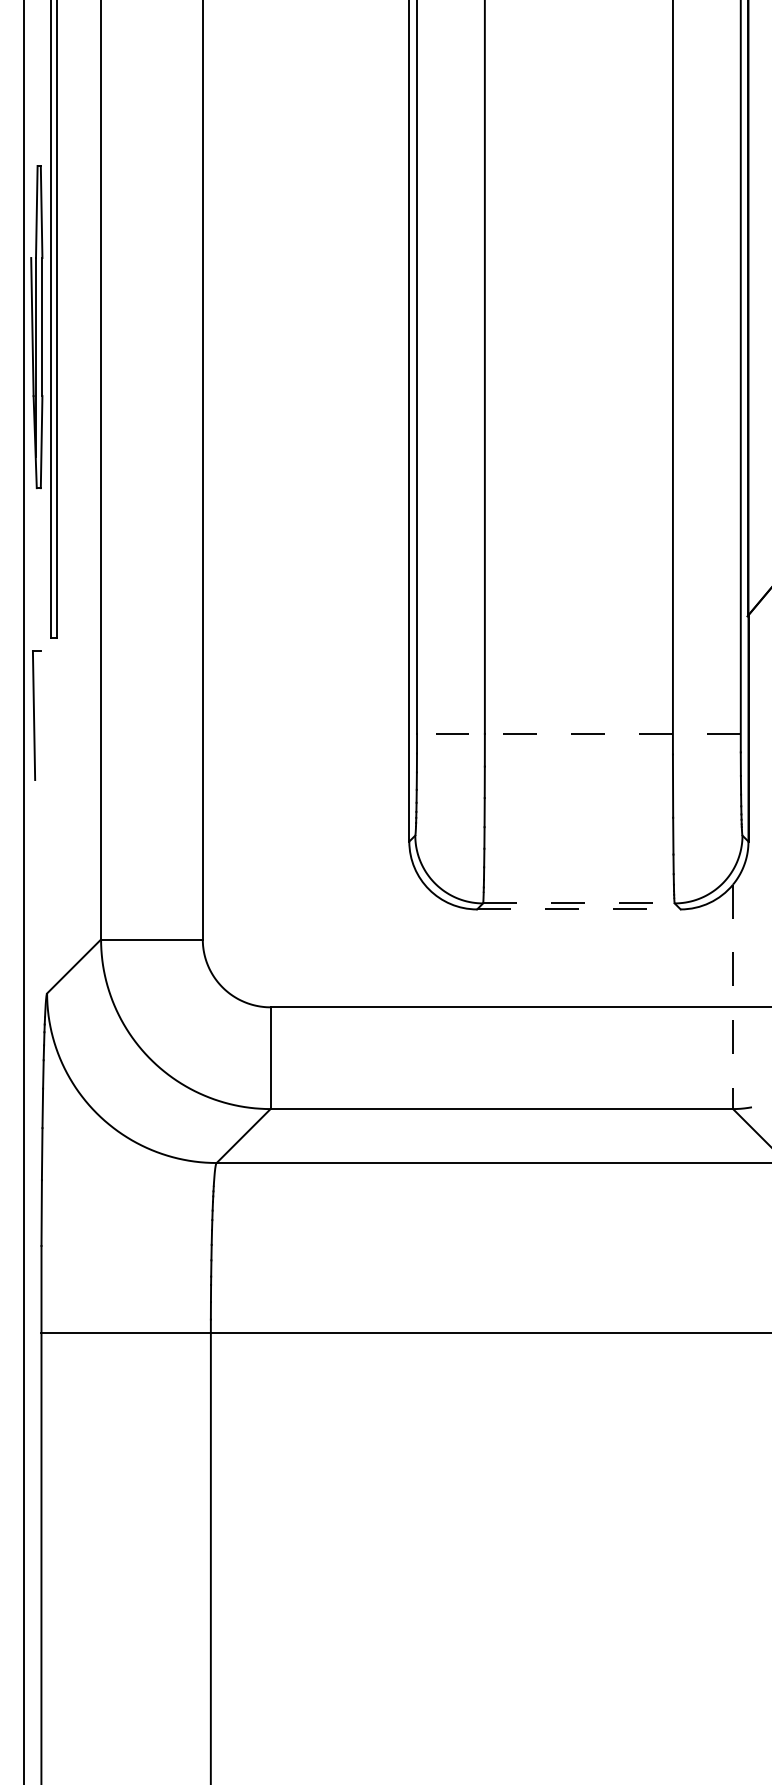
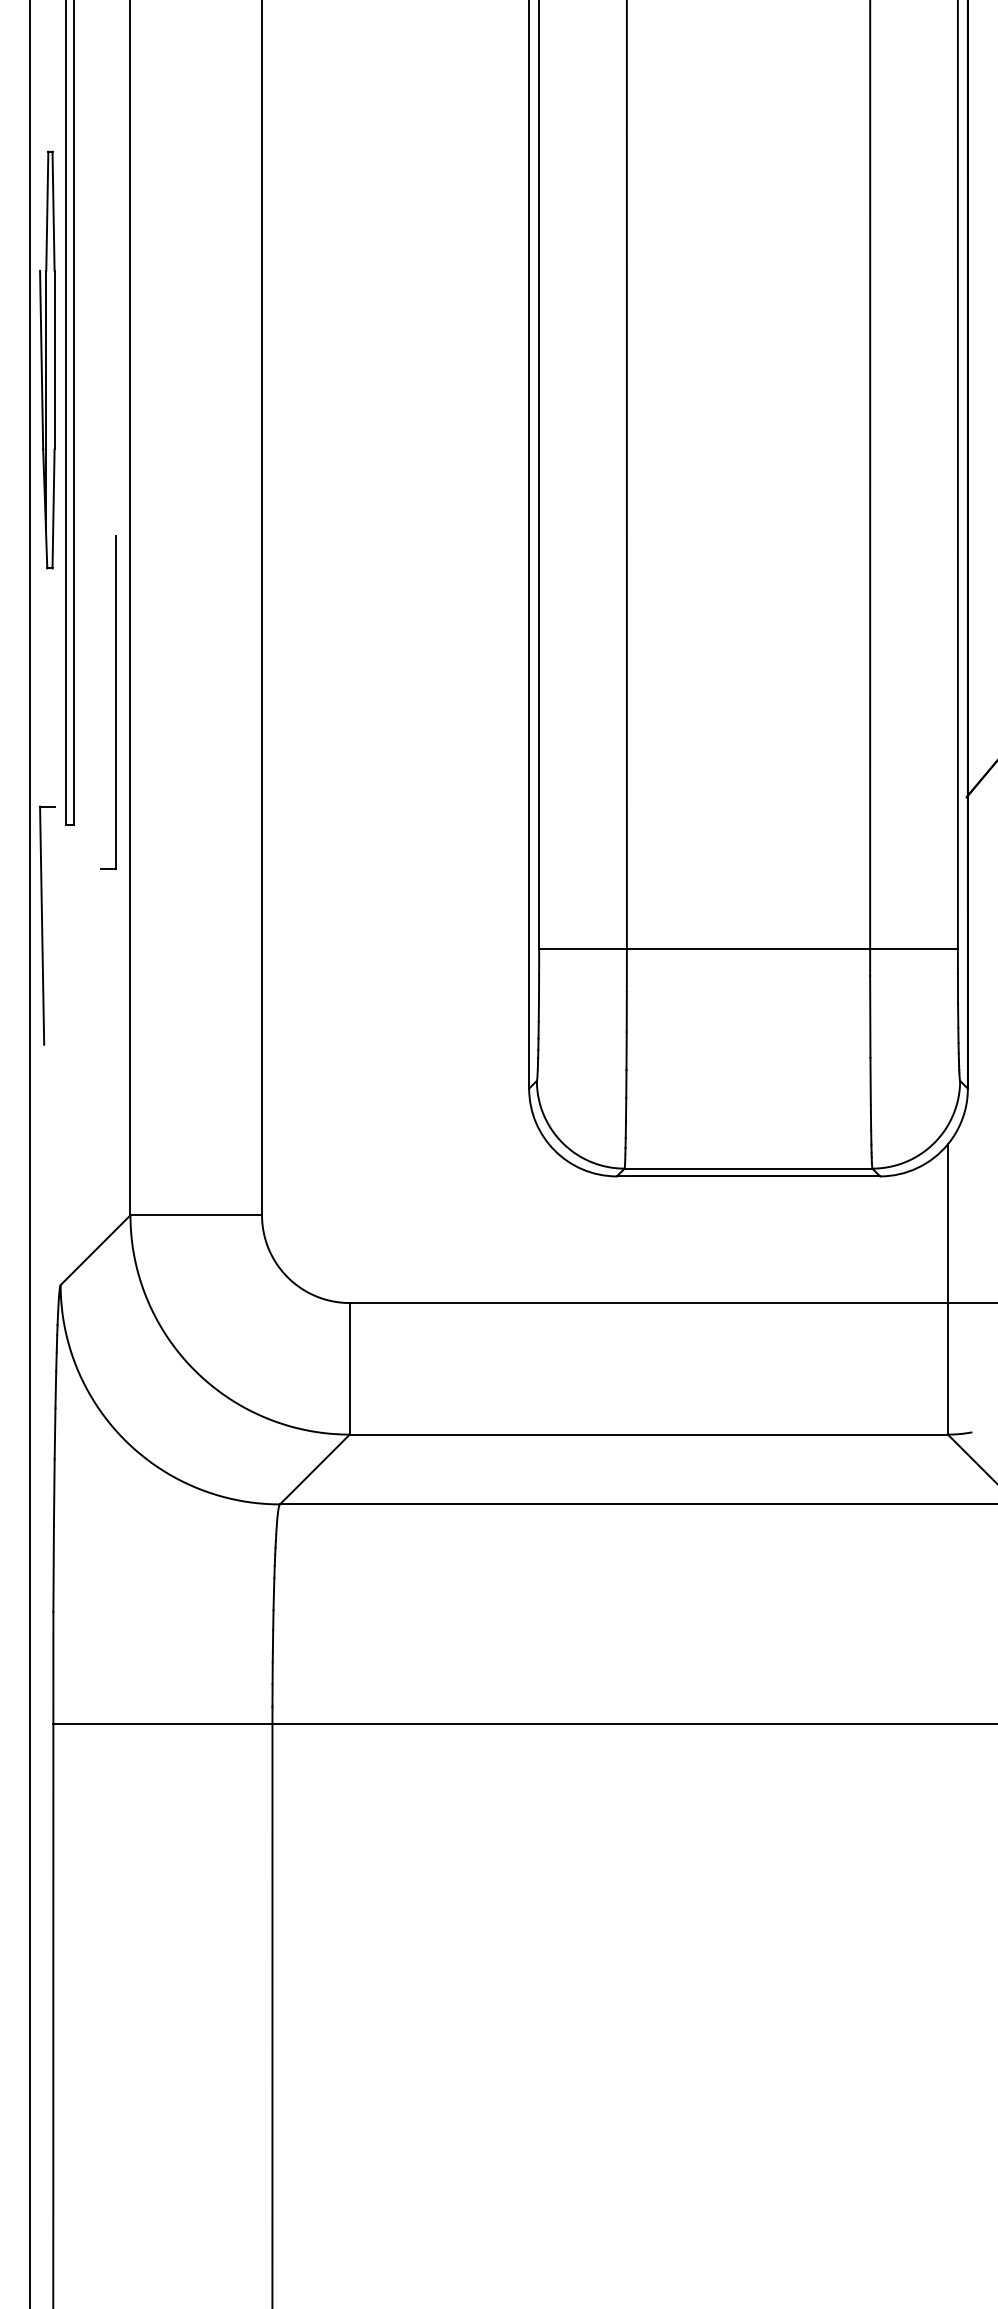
part: (36, 326) -> (47, 359), moved
part: (89, 543) -> (115, 702), added
part: (36, 715) -> (47, 925), size x1.43
line: (578, 734) -> (748, 949), dashed -> solid
line: (578, 903) -> (748, 1168), dashed -> solid
line: (578, 909) -> (748, 1176), dashed -> solid
line: (732, 996) -> (947, 1289), dashed -> solid

